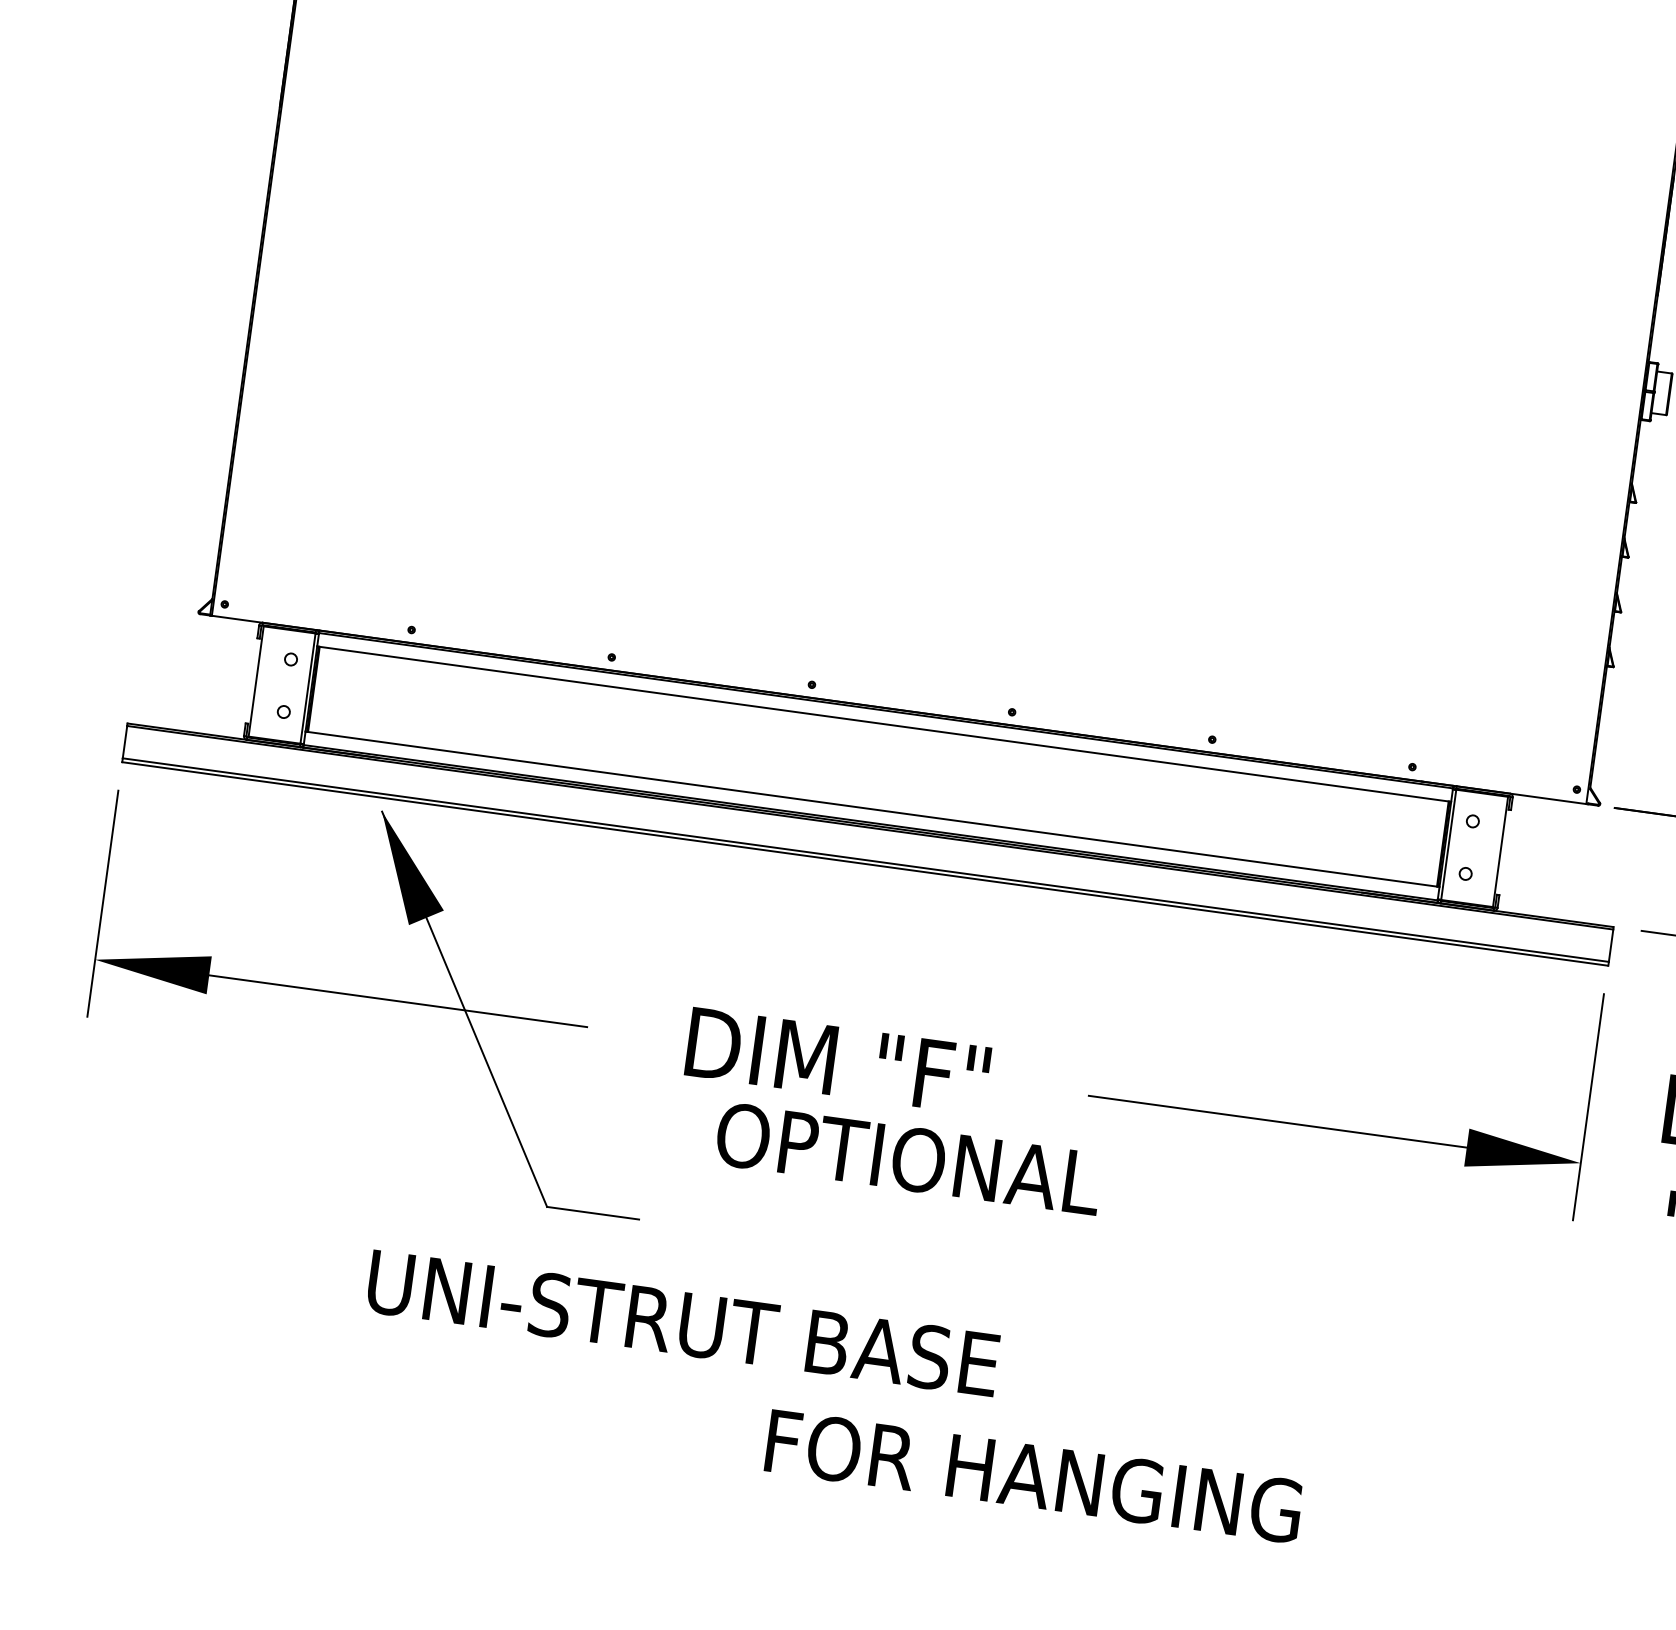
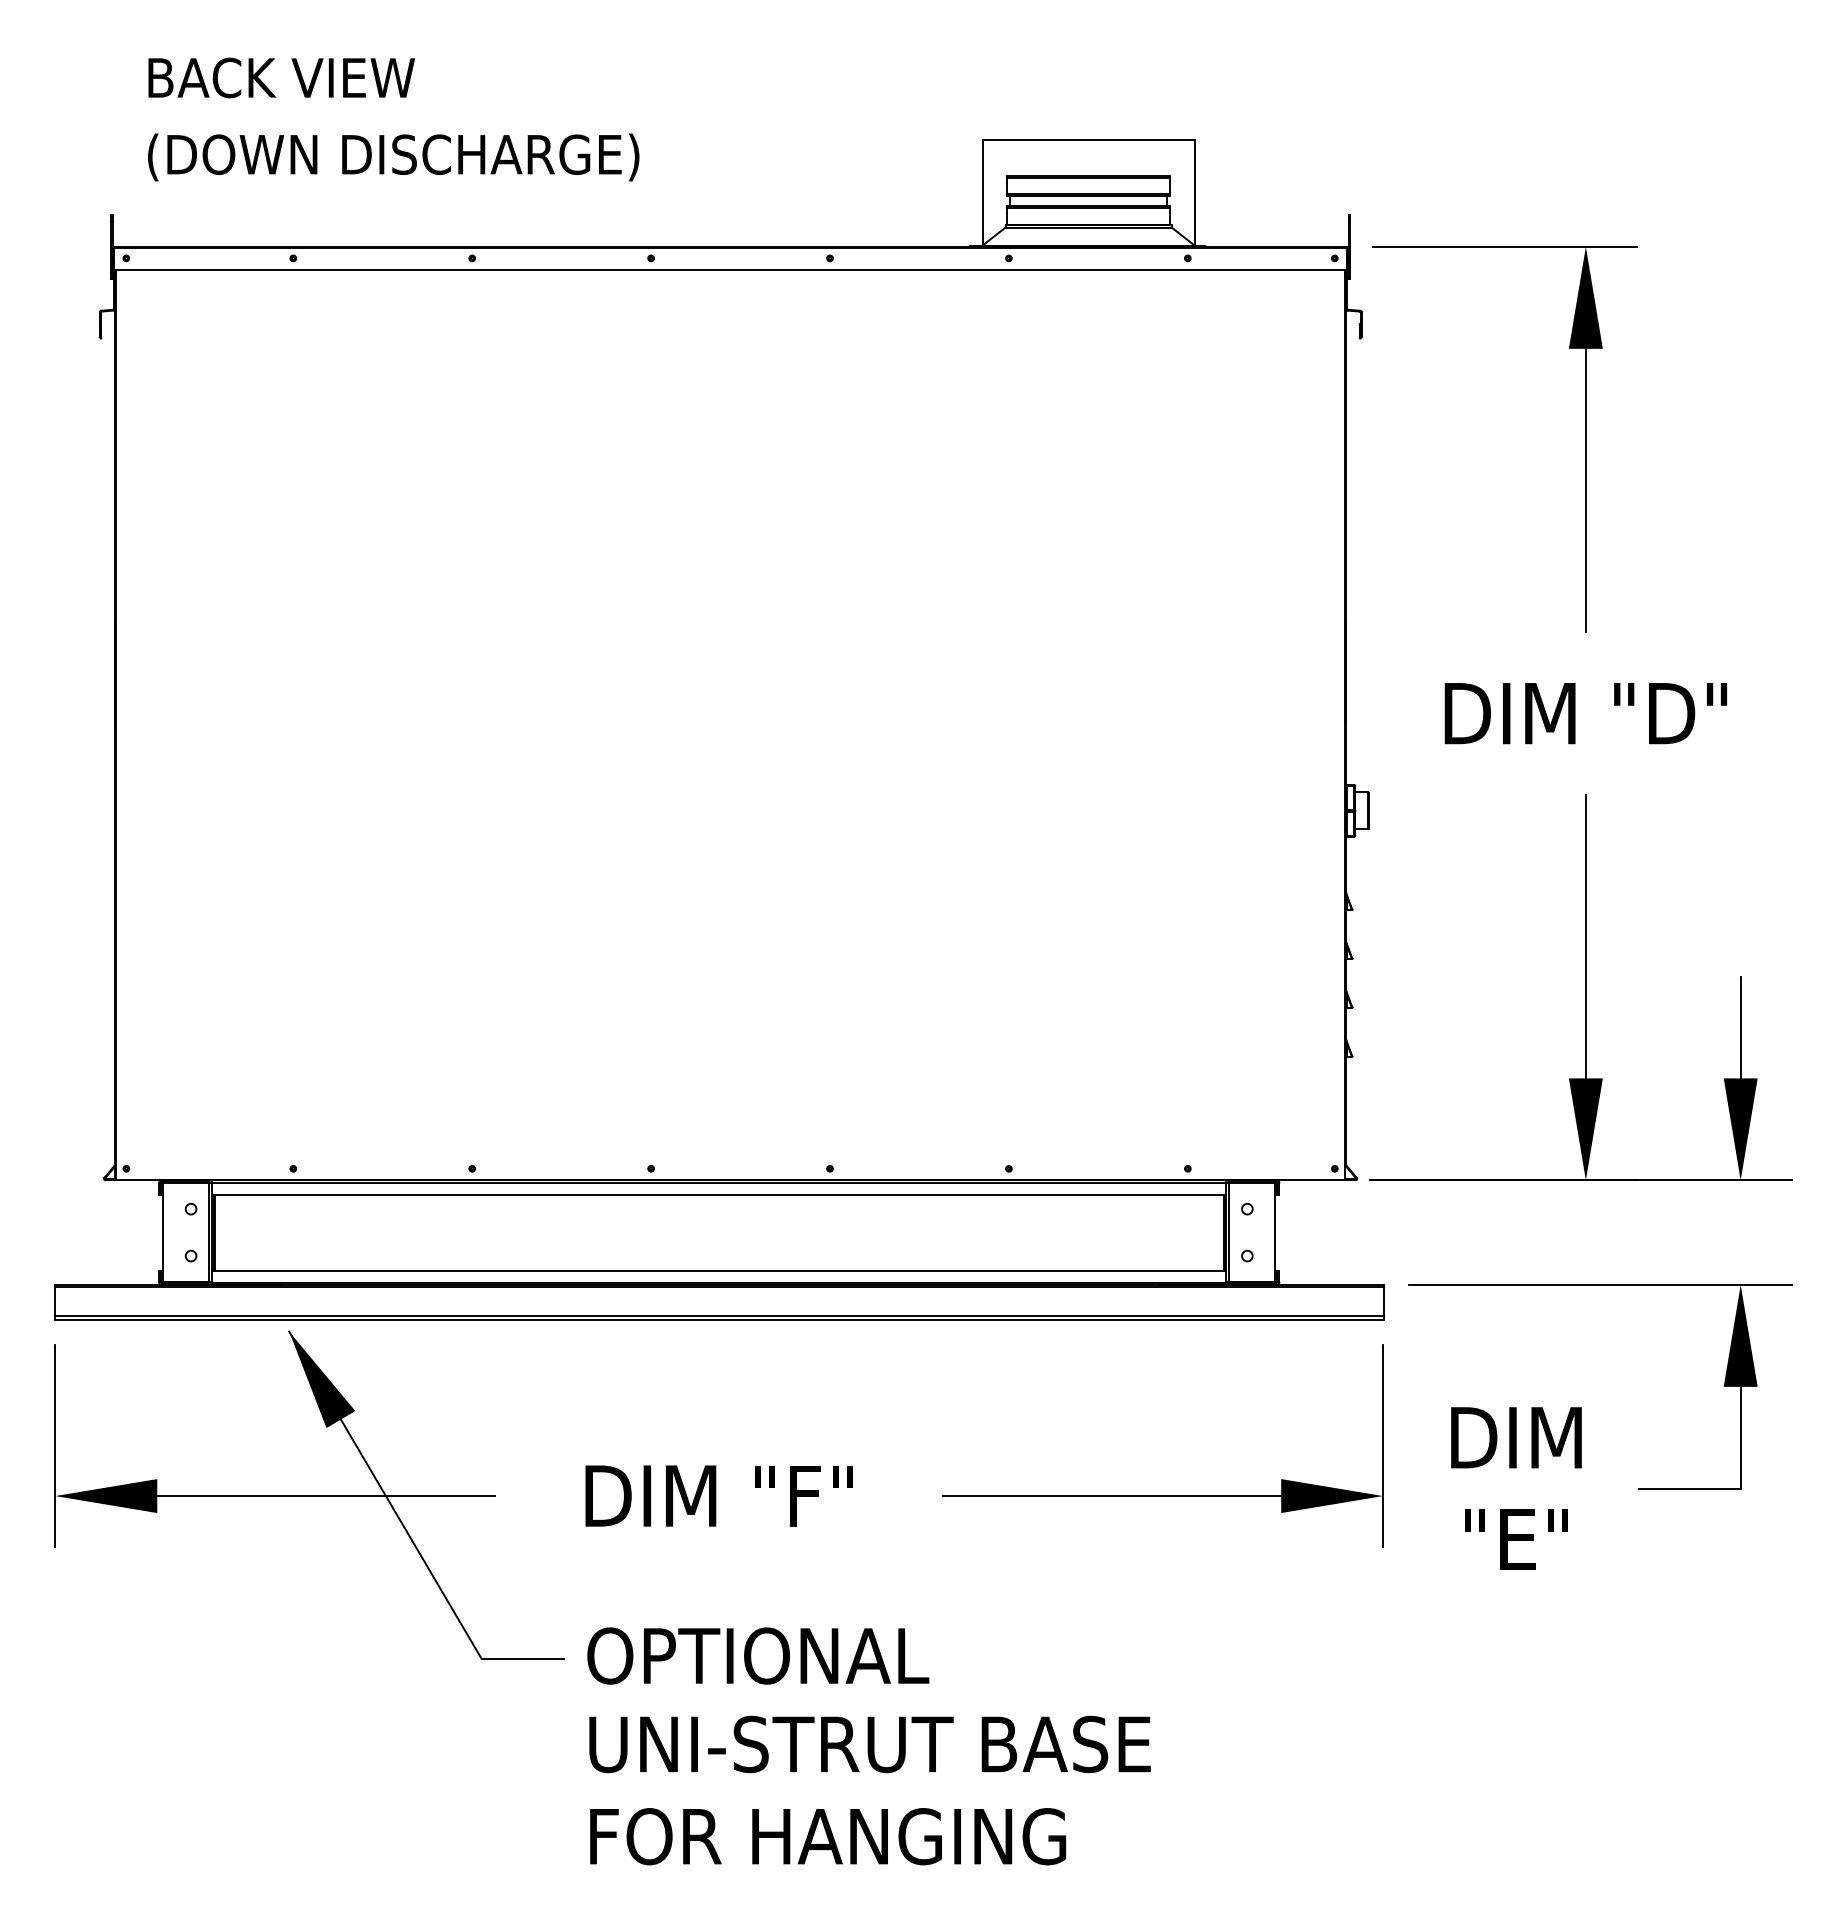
text: (909, 1158) -> (758, 1655), moved
text: (682, 1323) -> (869, 1744), moved
text: (1034, 1476) -> (828, 1836), moved

